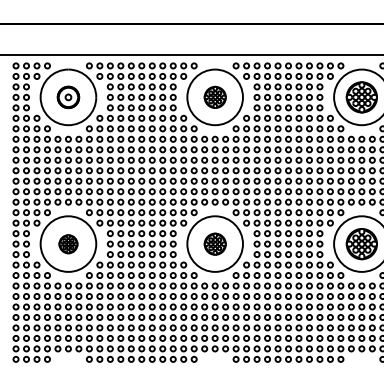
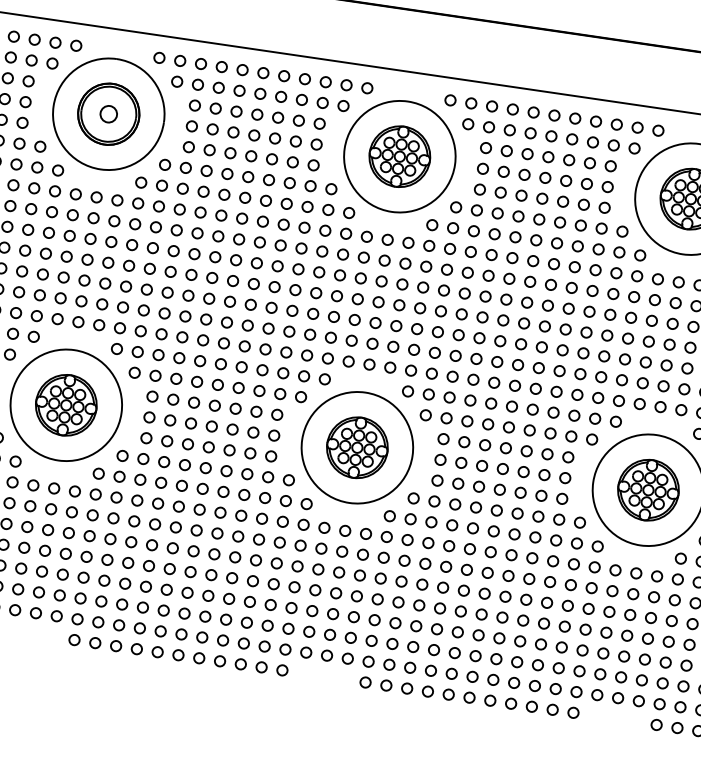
part: (68, 97) -> (108, 114), size x1.43
part: (215, 97) -> (400, 157), size x1.43
part: (68, 244) -> (66, 406), size x1.67
part: (215, 244) -> (357, 448), size x1.43

